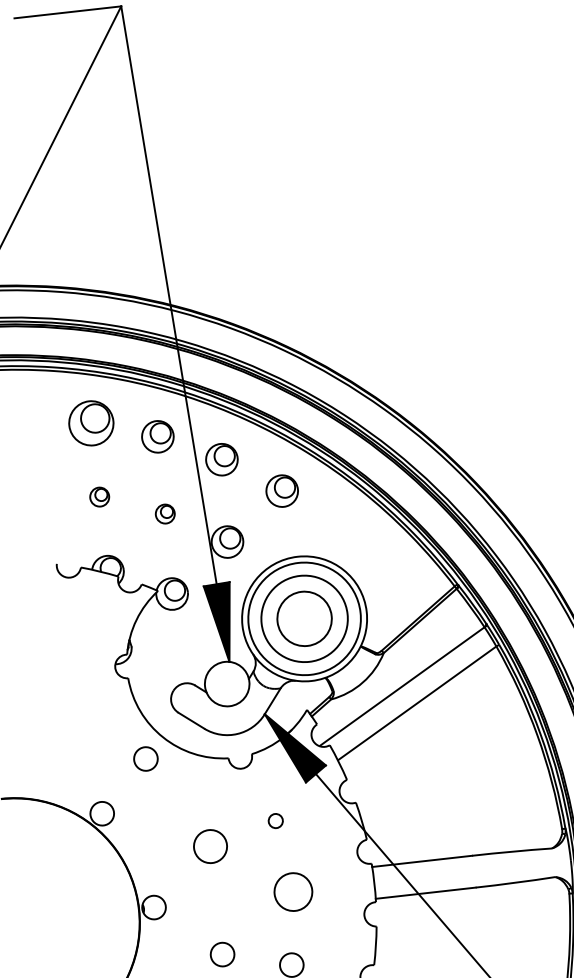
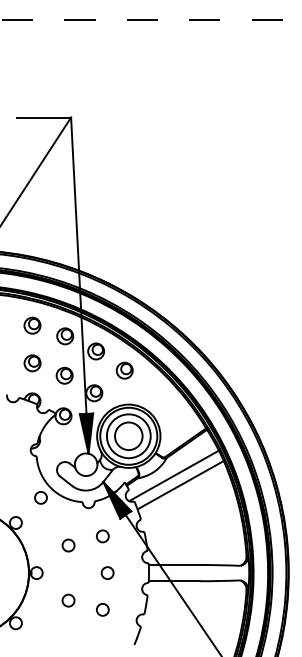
part: (91, 422) -> (32, 325), size x0.71
part: (99, 497) -> (32, 363), size x1.67
part: (165, 513) -> (64, 375), size x1.67
circle: (275, 821) -> (102, 536), size x1.67
circle: (210, 846) -> (68, 545), size x0.71
circle: (292, 890) -> (107, 572), size x0.62

